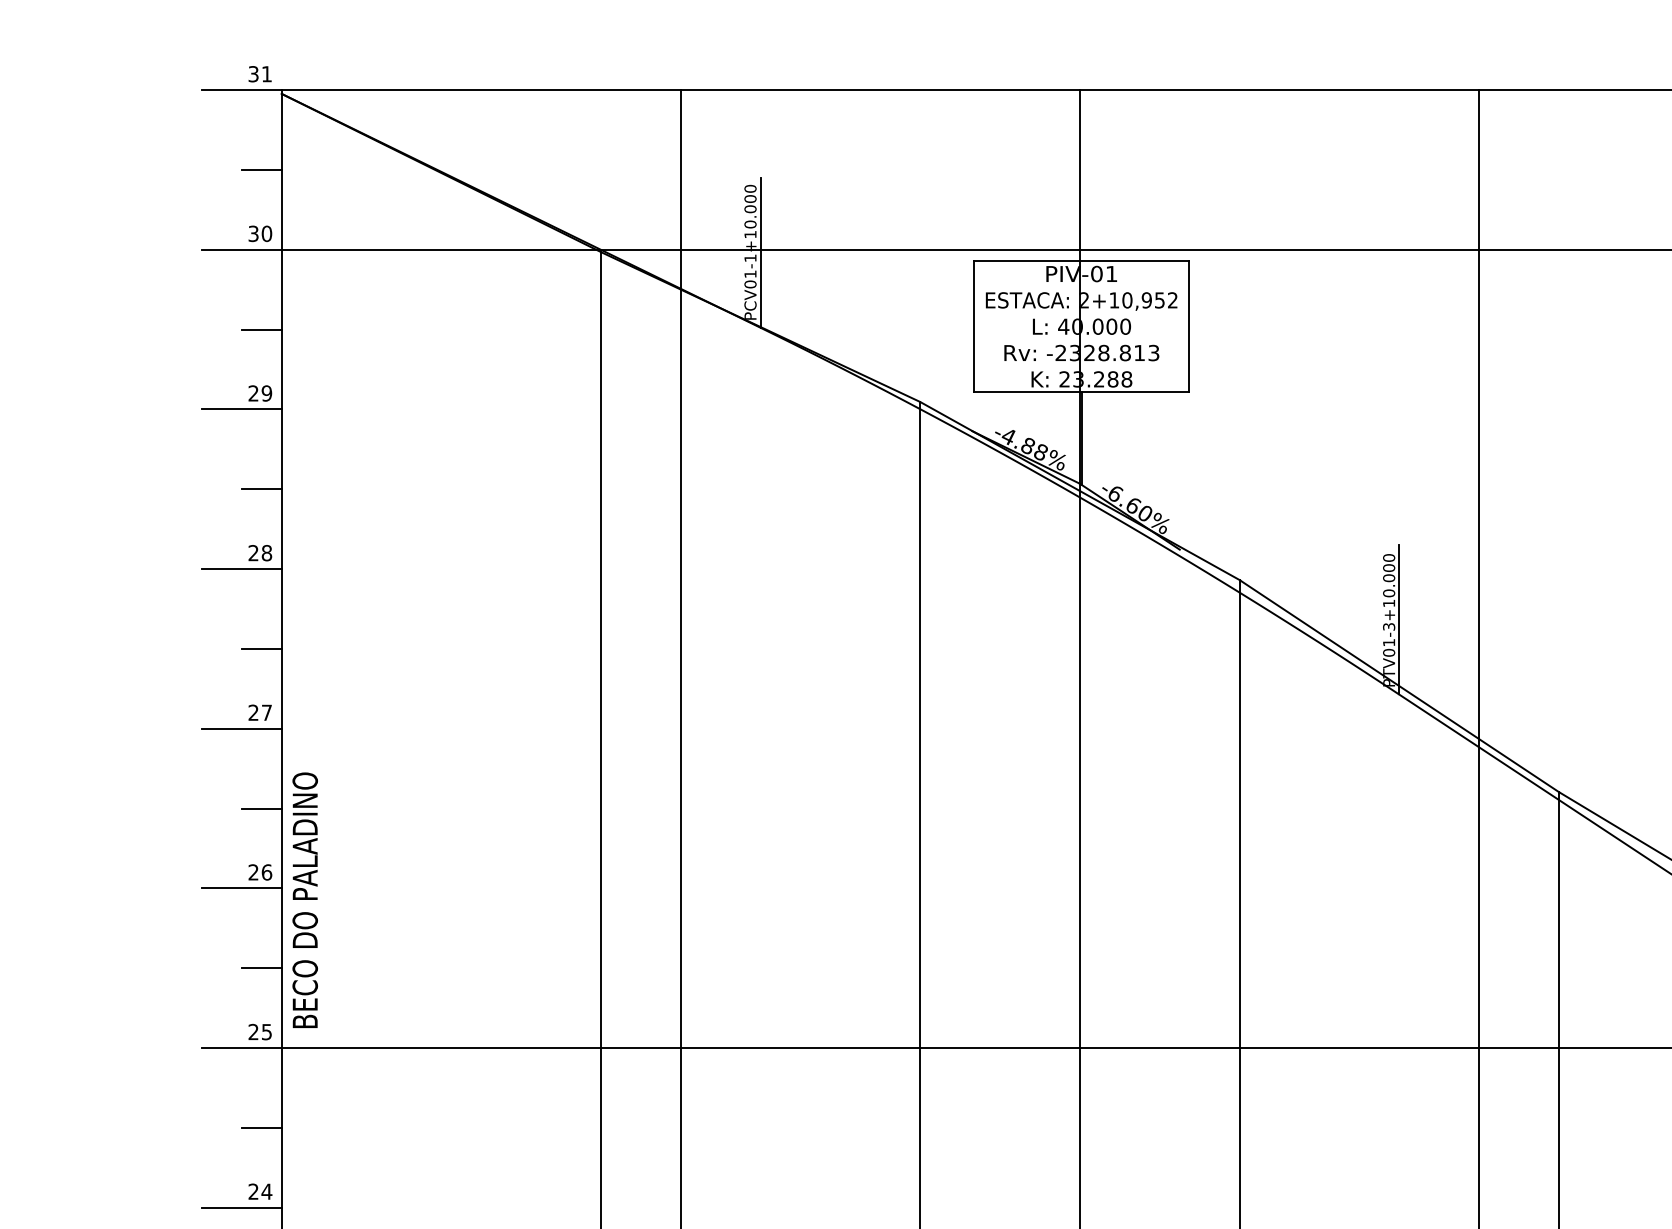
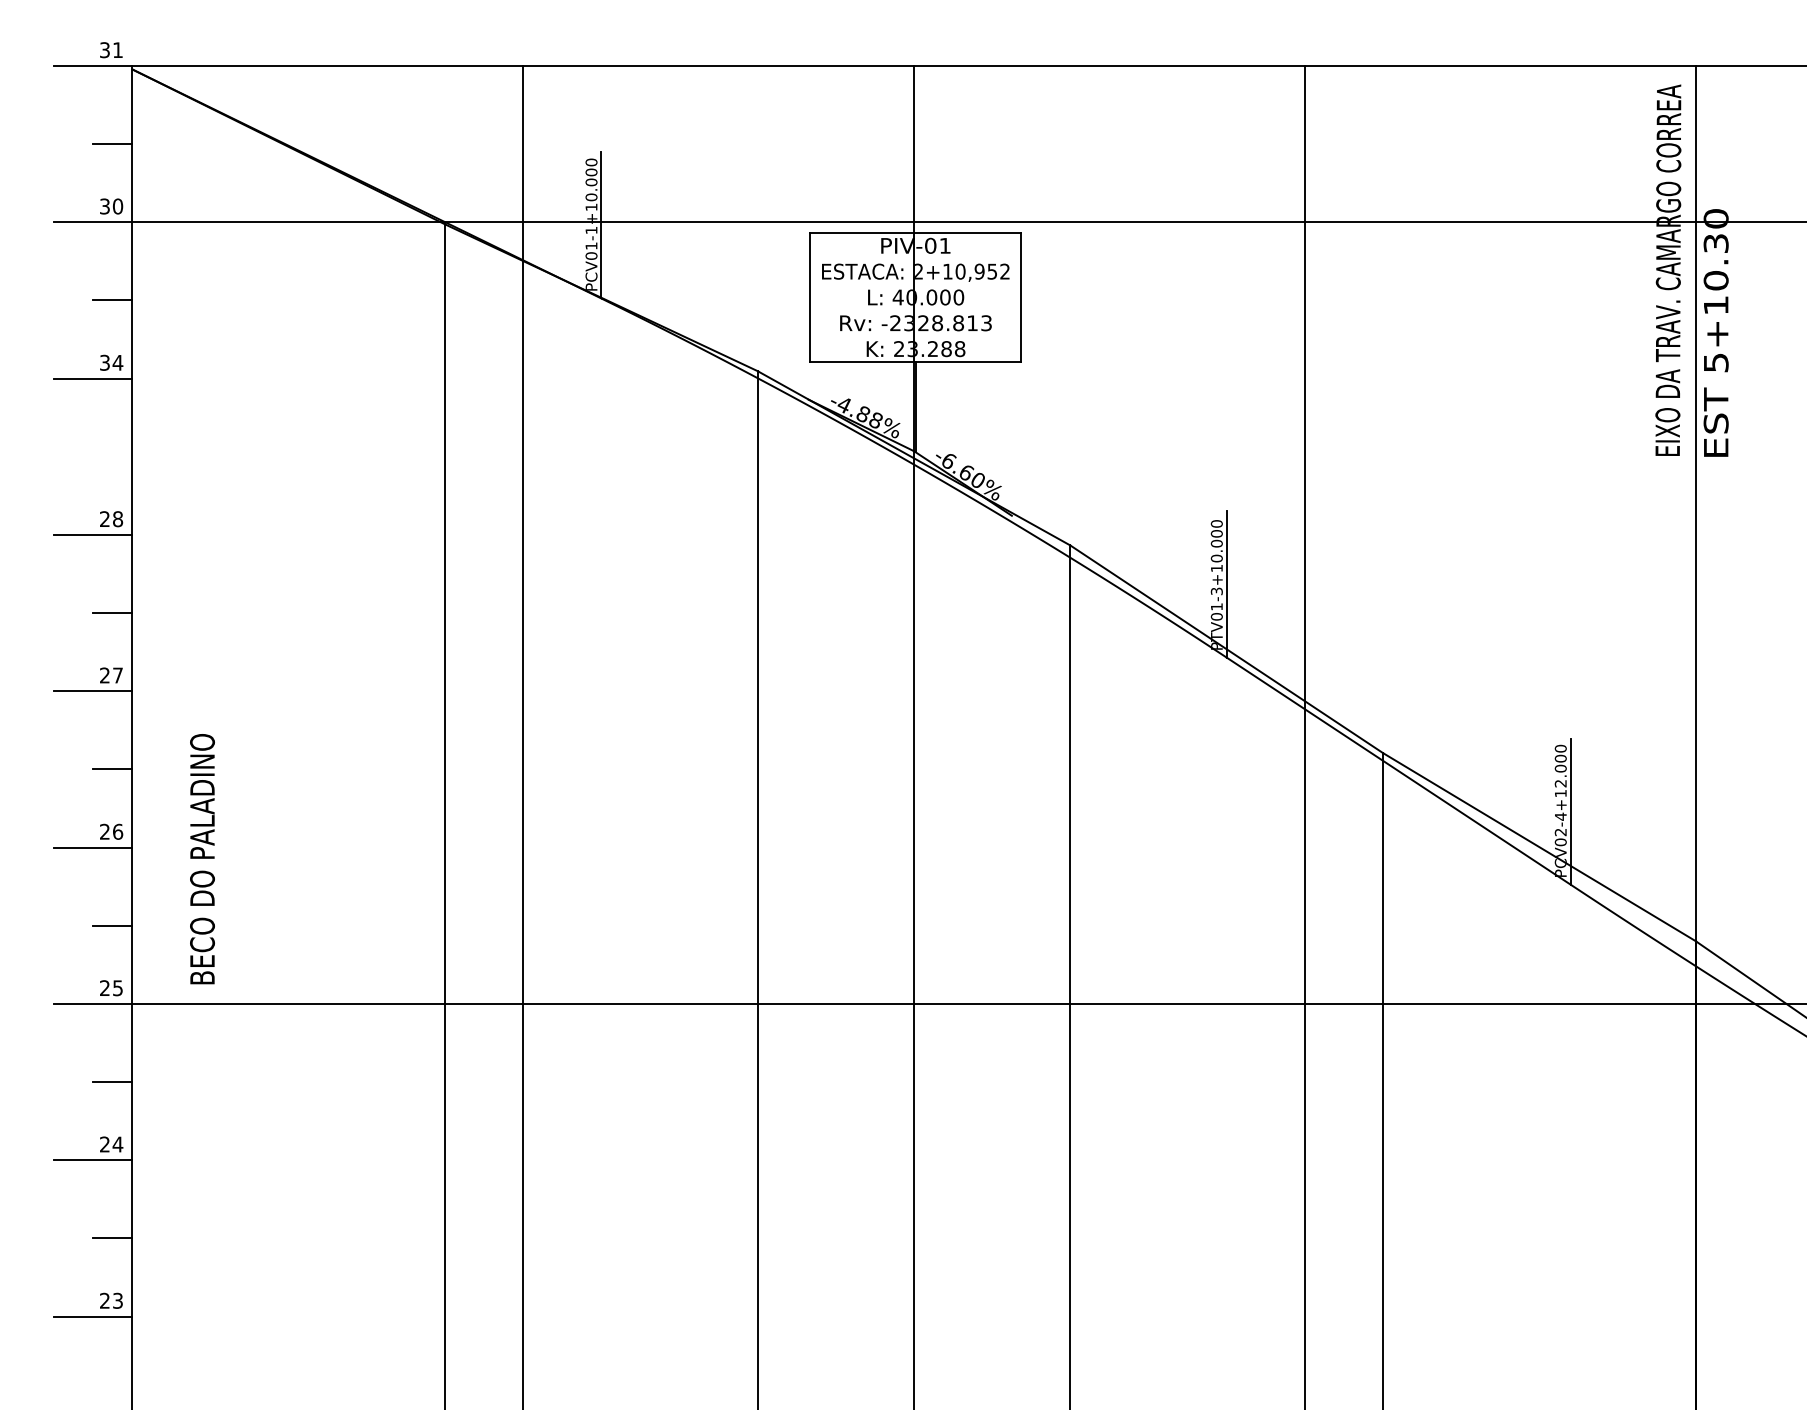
text: (260, 393) -> (111, 362), 29 -> 34
line: (261, 489) -> (112, 456), removed
text: (305, 900) -> (202, 859), moved

